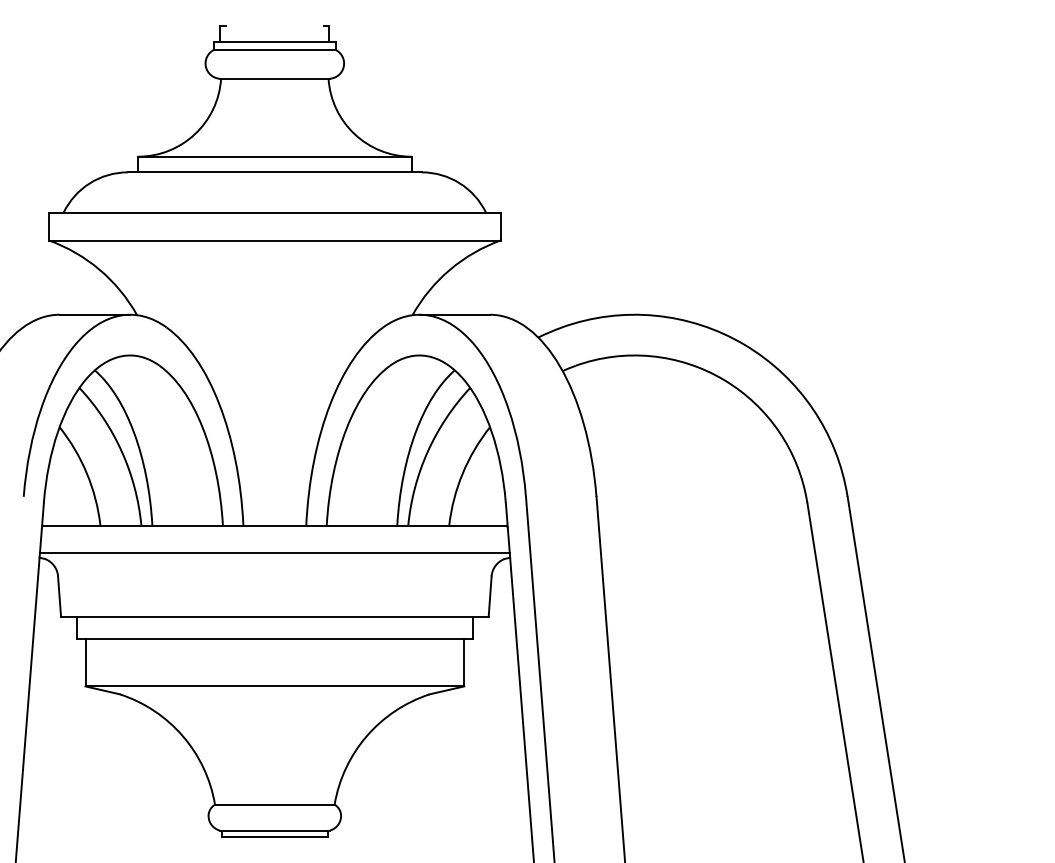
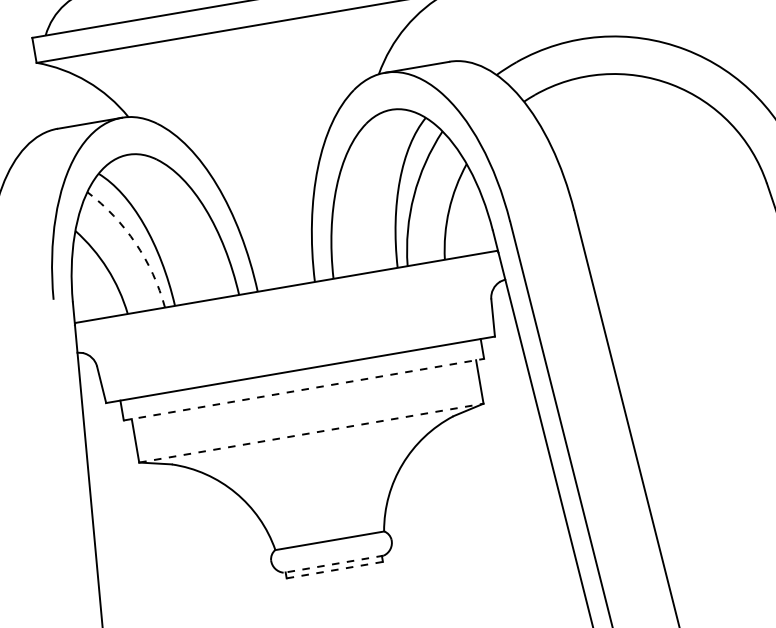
arc: (121, 451) -> (135, 243), solid -> dashed
line: (274, 552) -> (290, 311), removed
line: (275, 638) -> (304, 389), solid -> dashed
line: (275, 686) -> (311, 433), solid -> dashed
line: (274, 830) -> (333, 564), solid -> dashed
line: (274, 837) -> (334, 570), solid -> dashed

